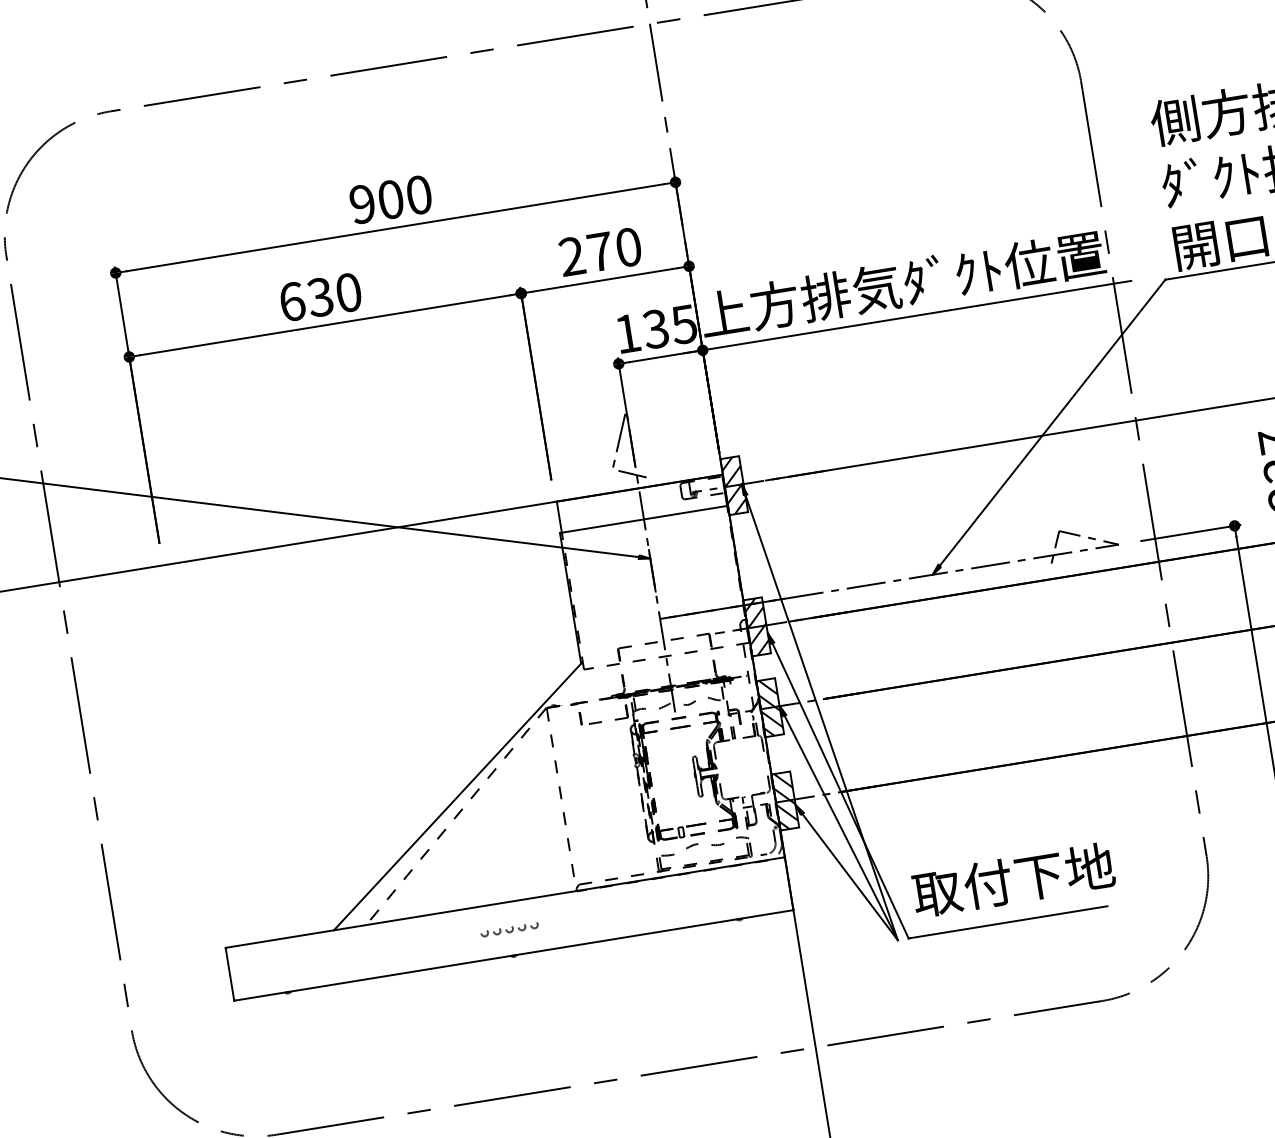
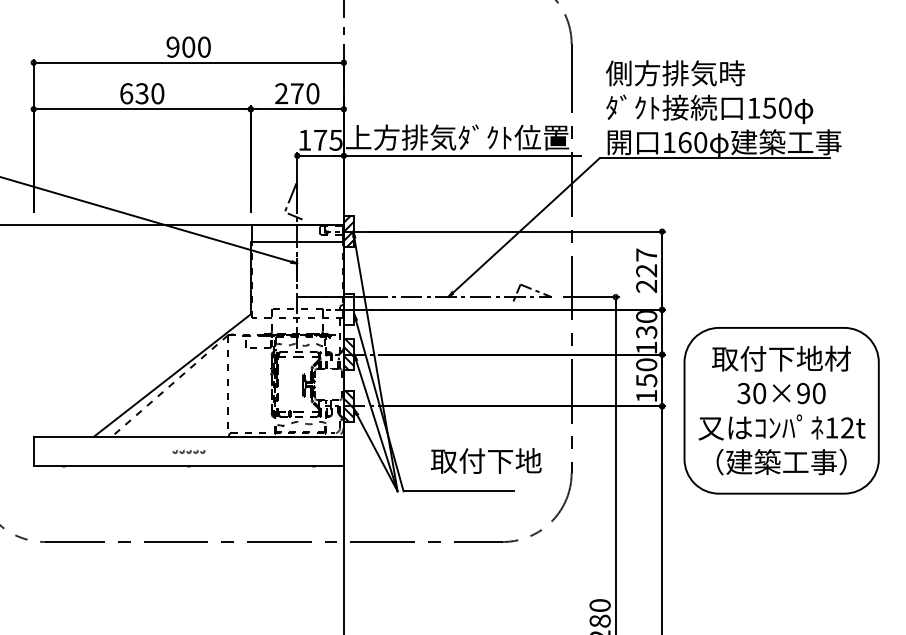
text: (655, 327) -> (320, 139), 135 -> 175
hatch: (756, 626) -> (348, 309), removed
text: (1011, 879) -> (485, 460), moved

